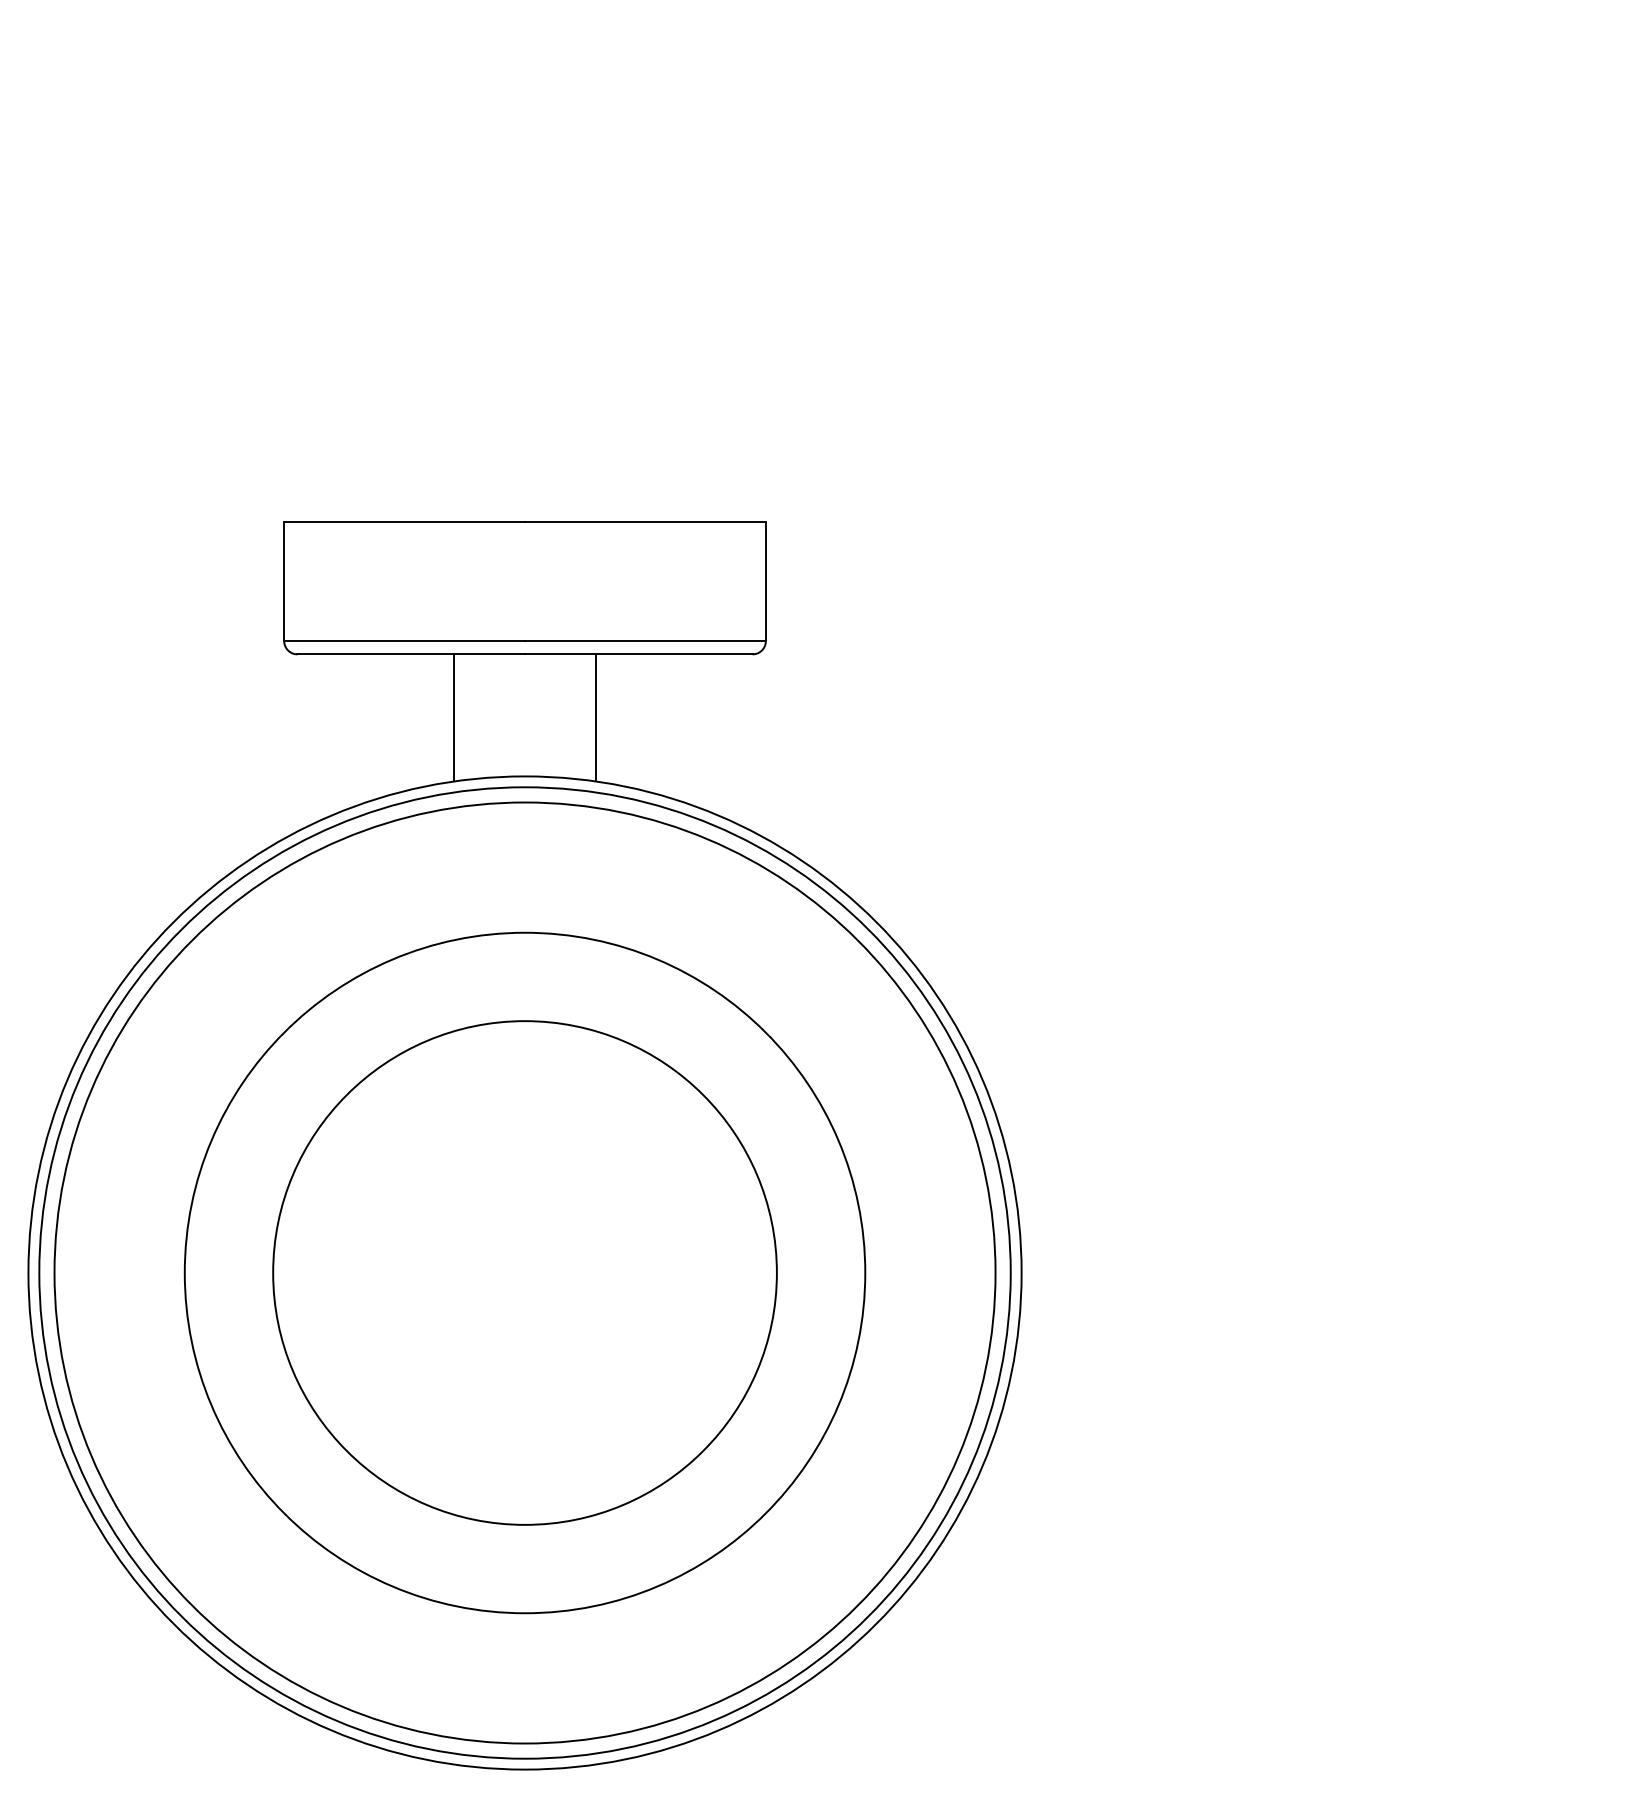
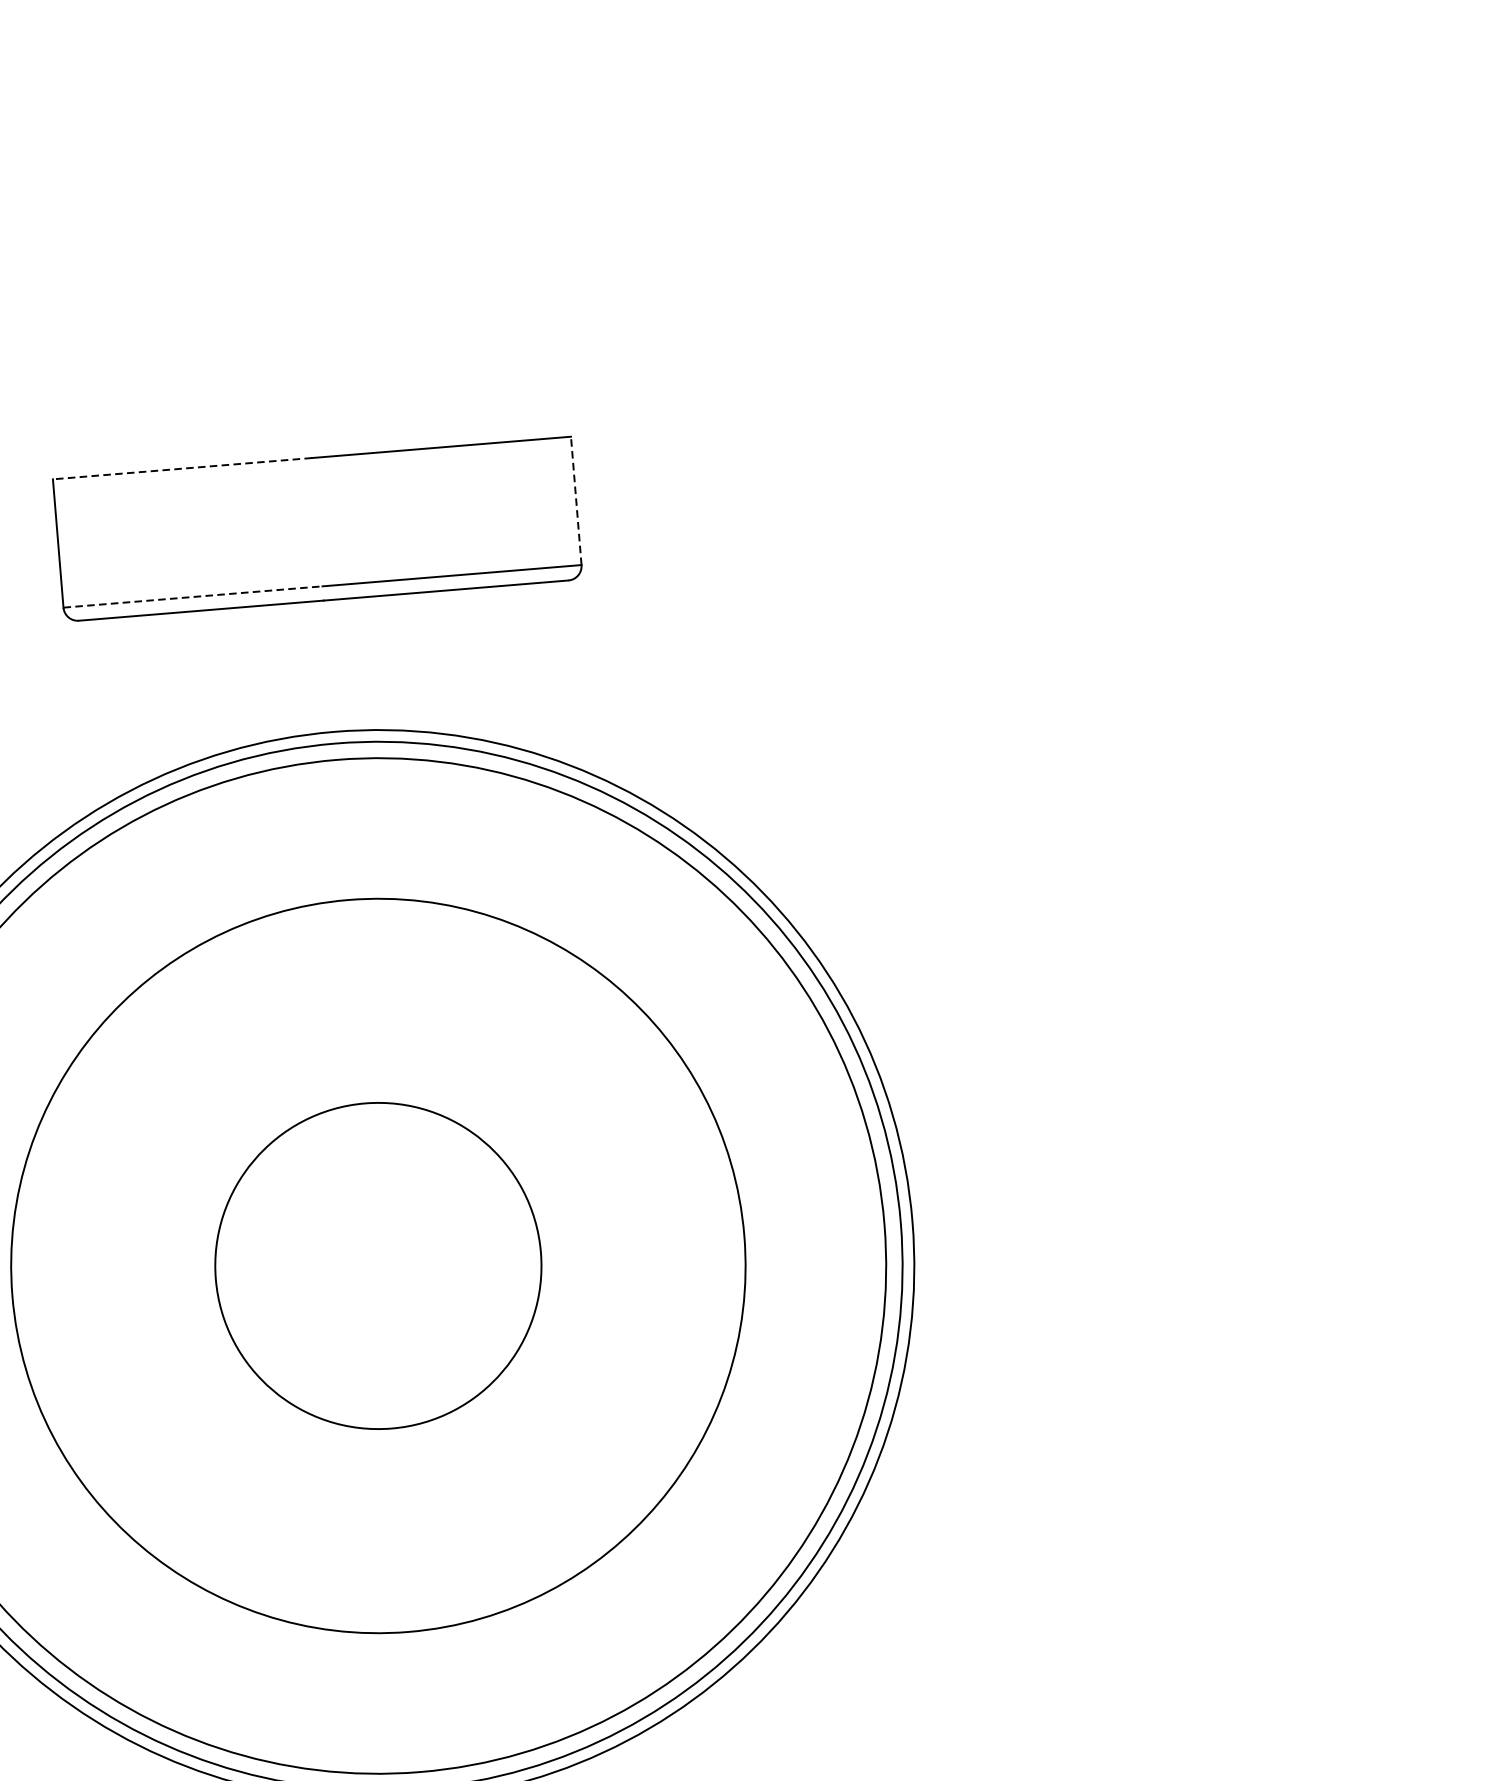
line: (404, 521) -> (182, 468), solid -> dashed
line: (765, 581) -> (575, 500), solid -> dashed
line: (405, 641) -> (193, 597), solid -> dashed
line: (454, 717) -> (253, 674), removed
line: (595, 717) -> (405, 662), removed
circle: (524, 1272) -> (377, 1265), size x0.6

